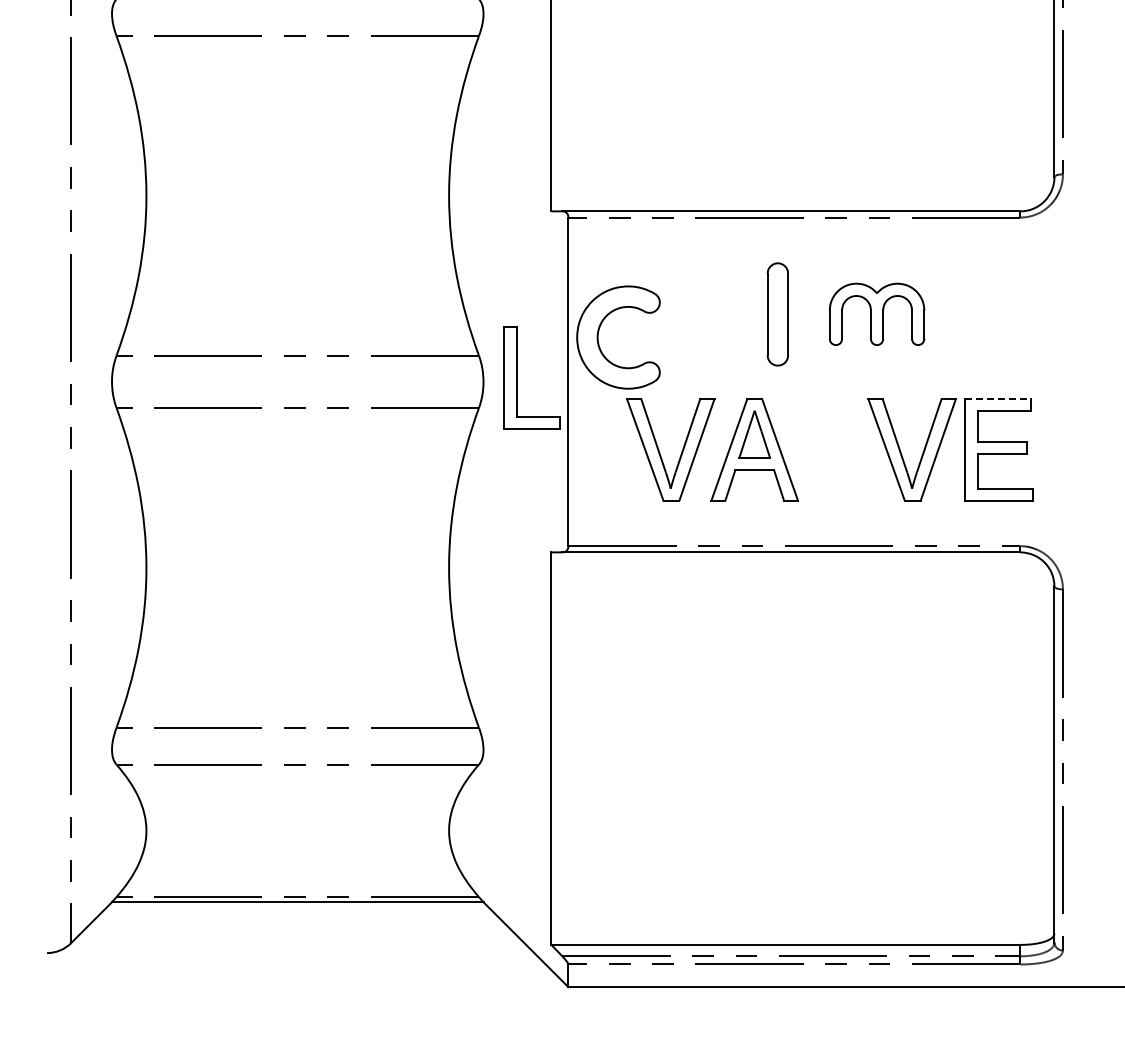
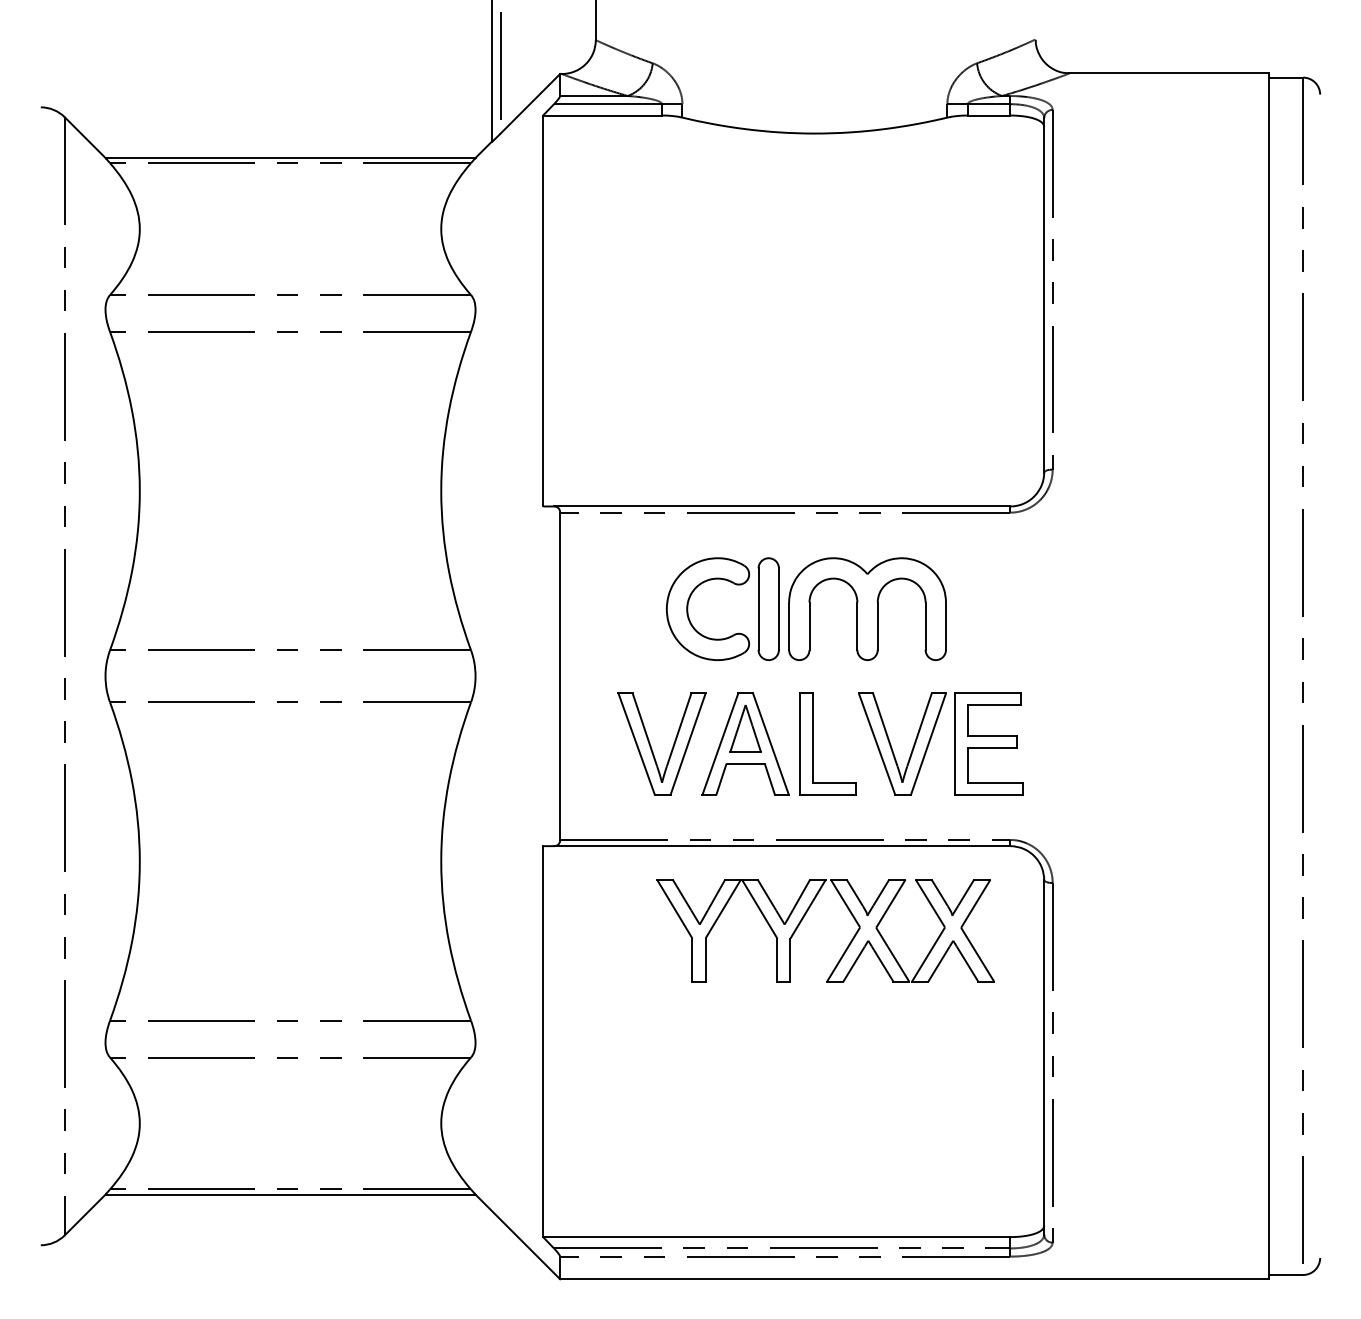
part: (877, 313) -> (867, 608), size x1.67
part: (598, 336) -> (688, 608), moved
part: (517, 377) -> (813, 743), moved
line: (998, 399) -> (988, 693), dashed -> solid
part: (813, 624) -> (804, 917), added

